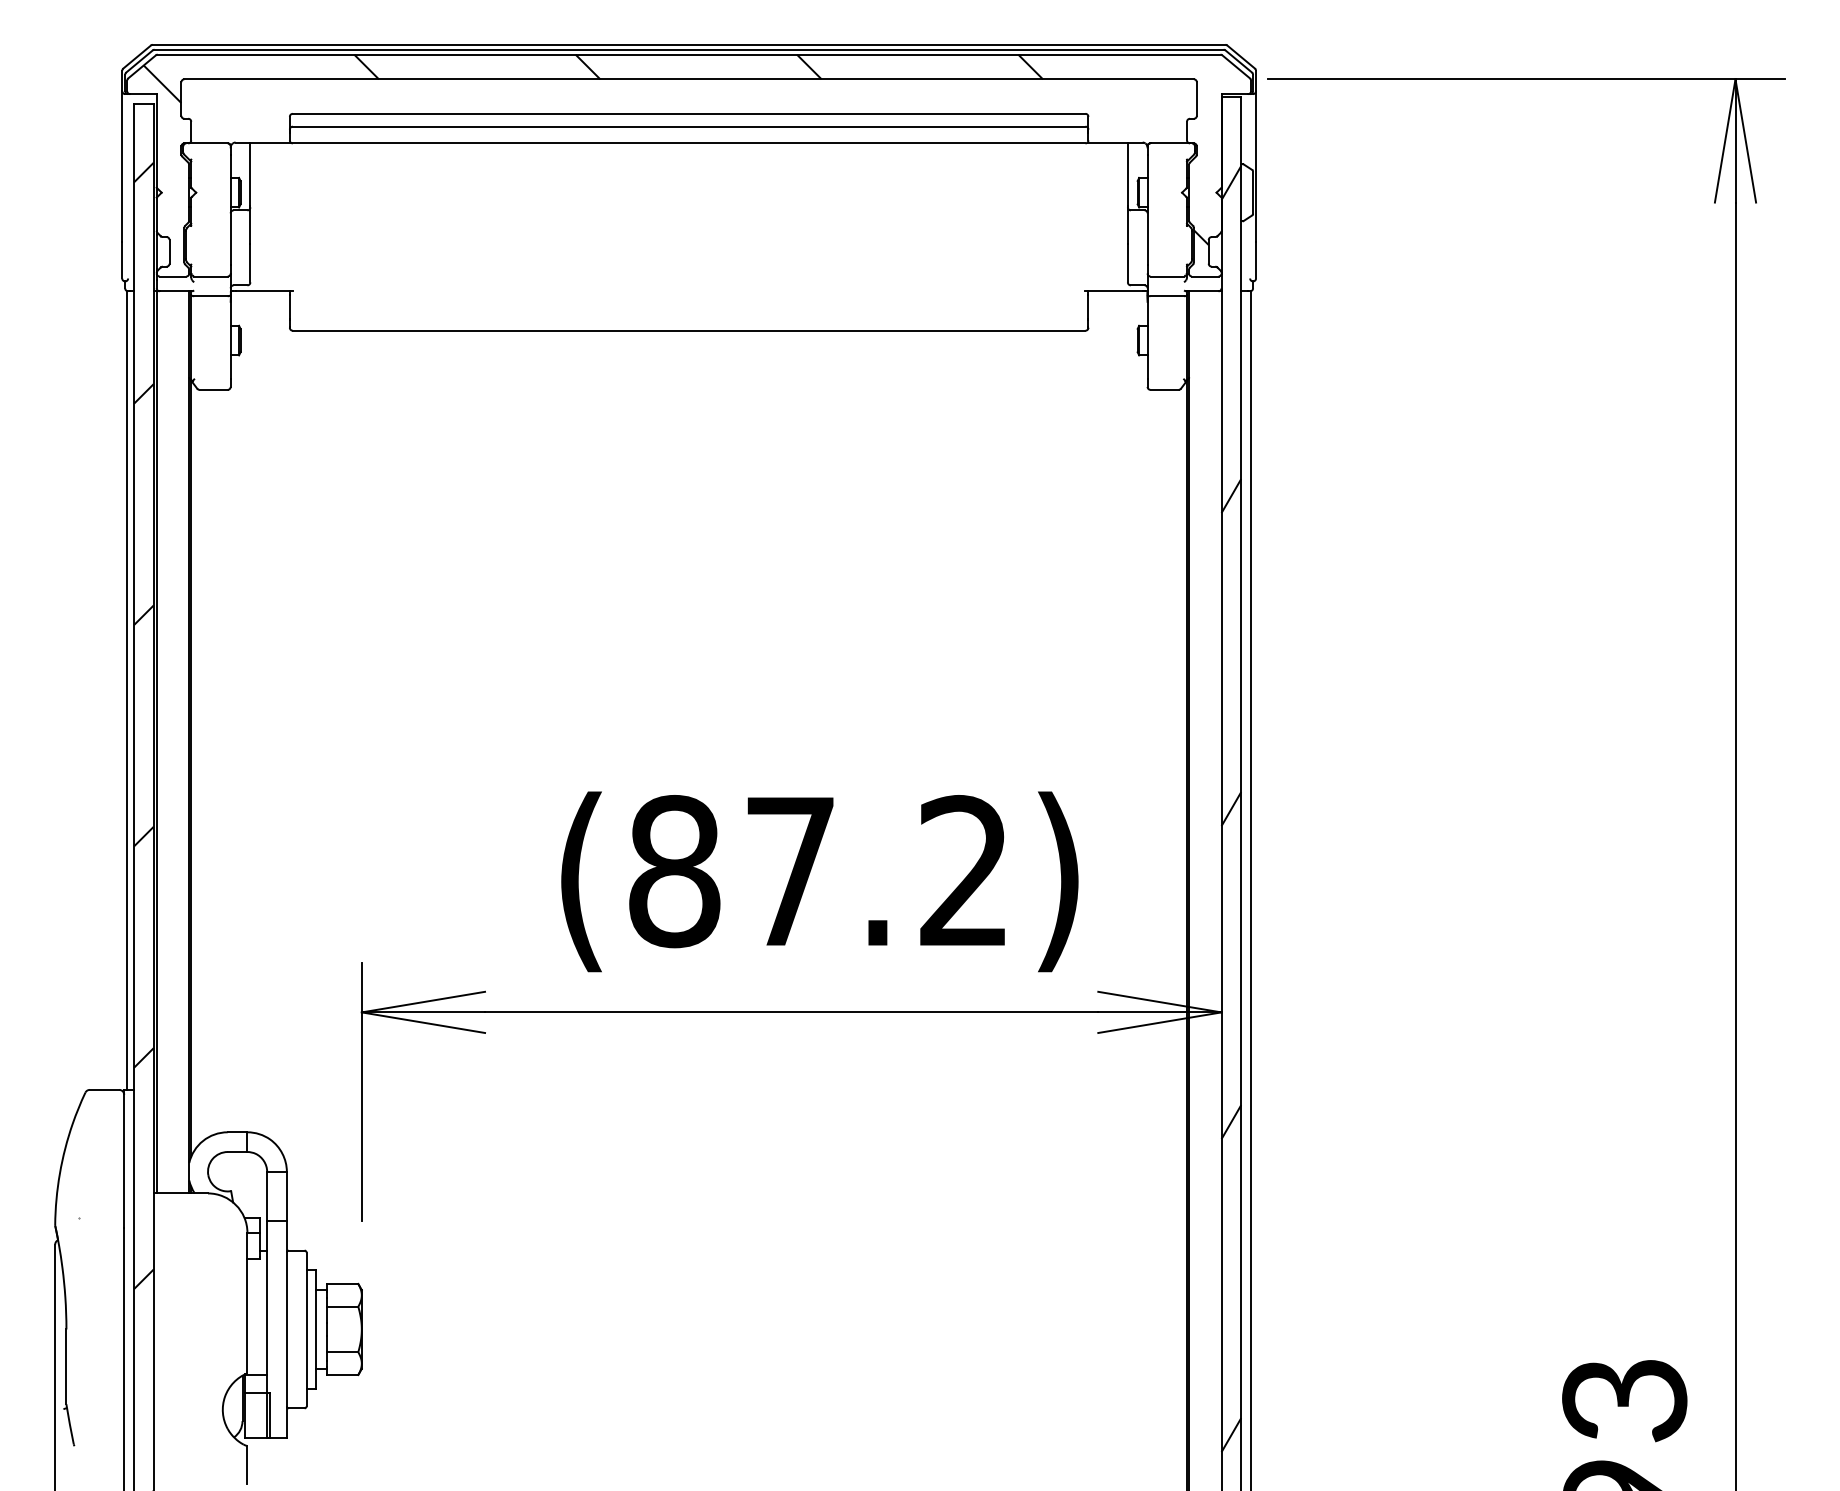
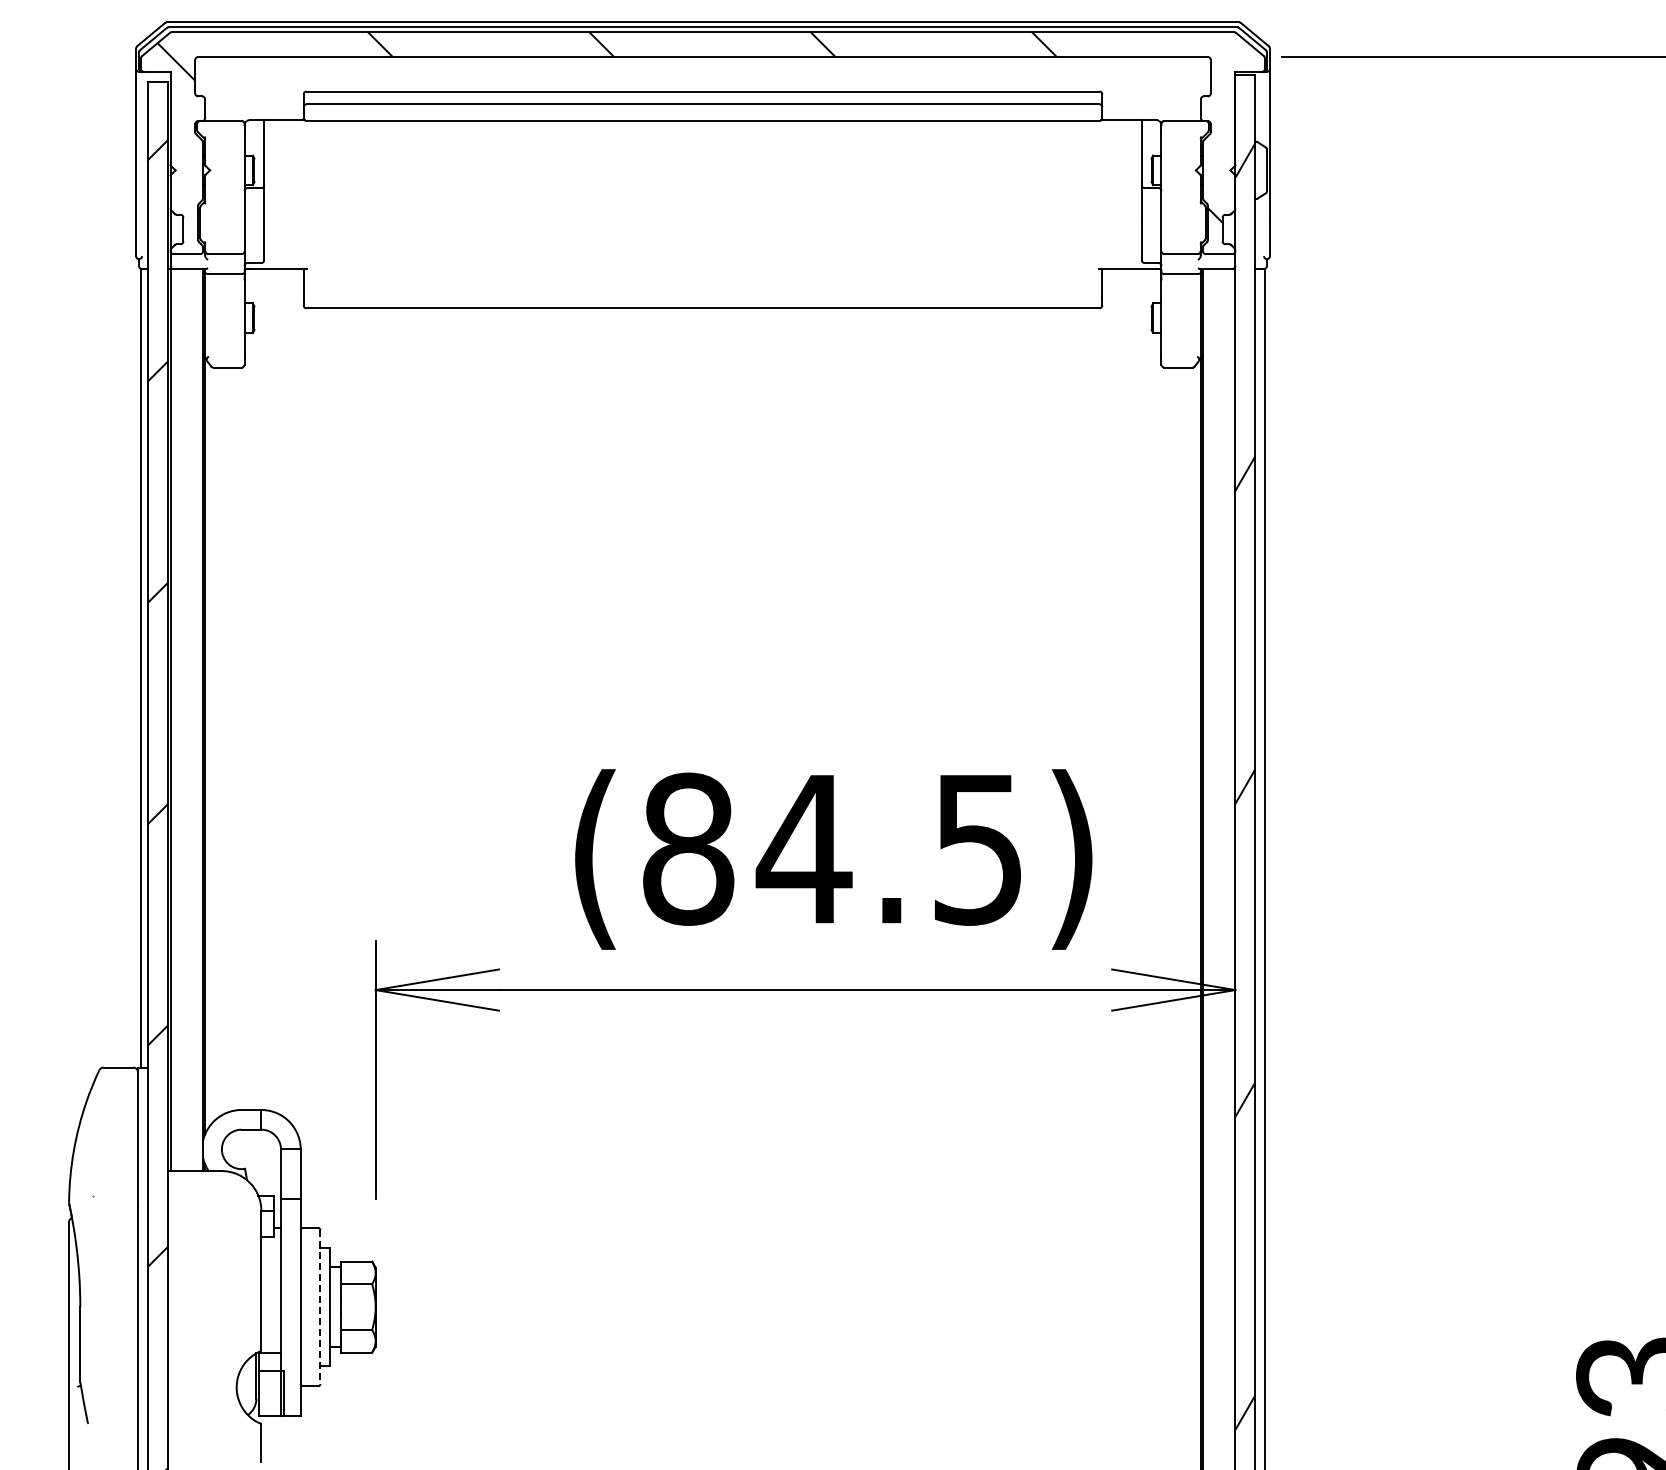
text: (874, 871) -> (888, 849), (87.2) -> (84.5)
line: (306, 1329) -> (320, 1307), solid -> dashed

